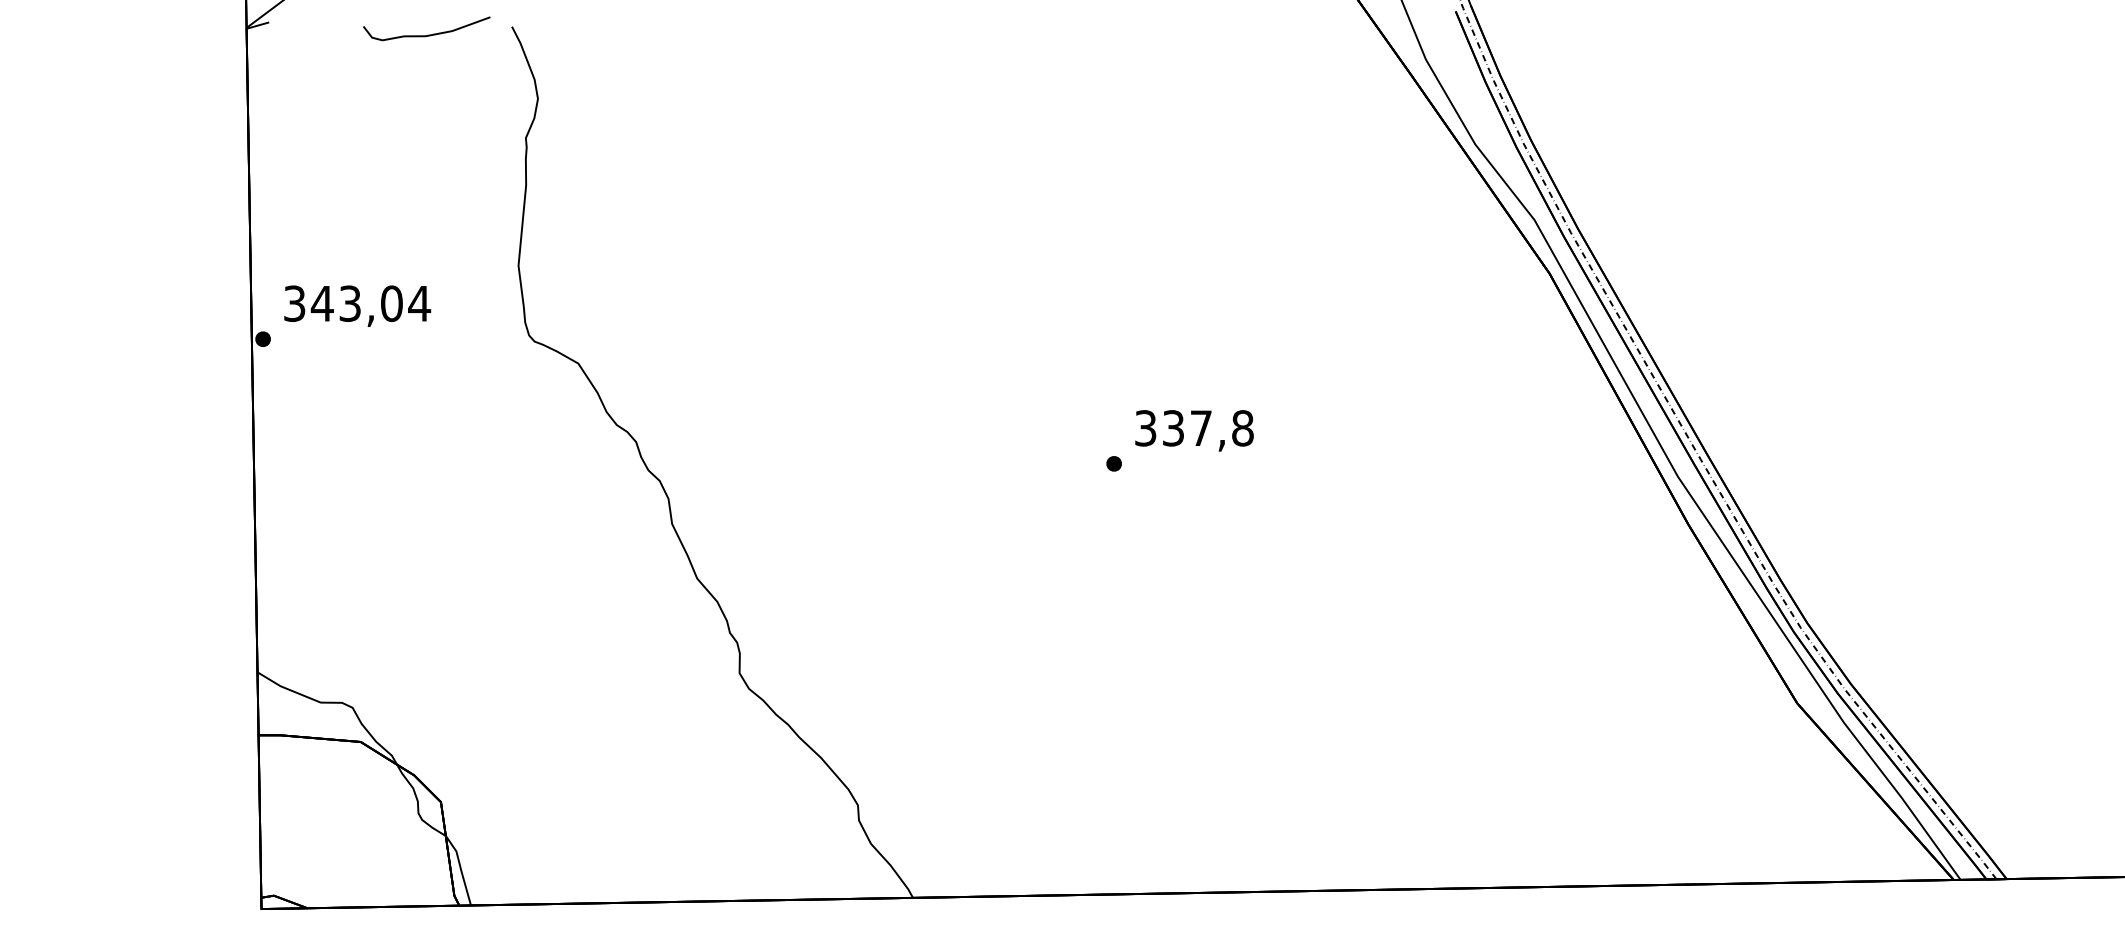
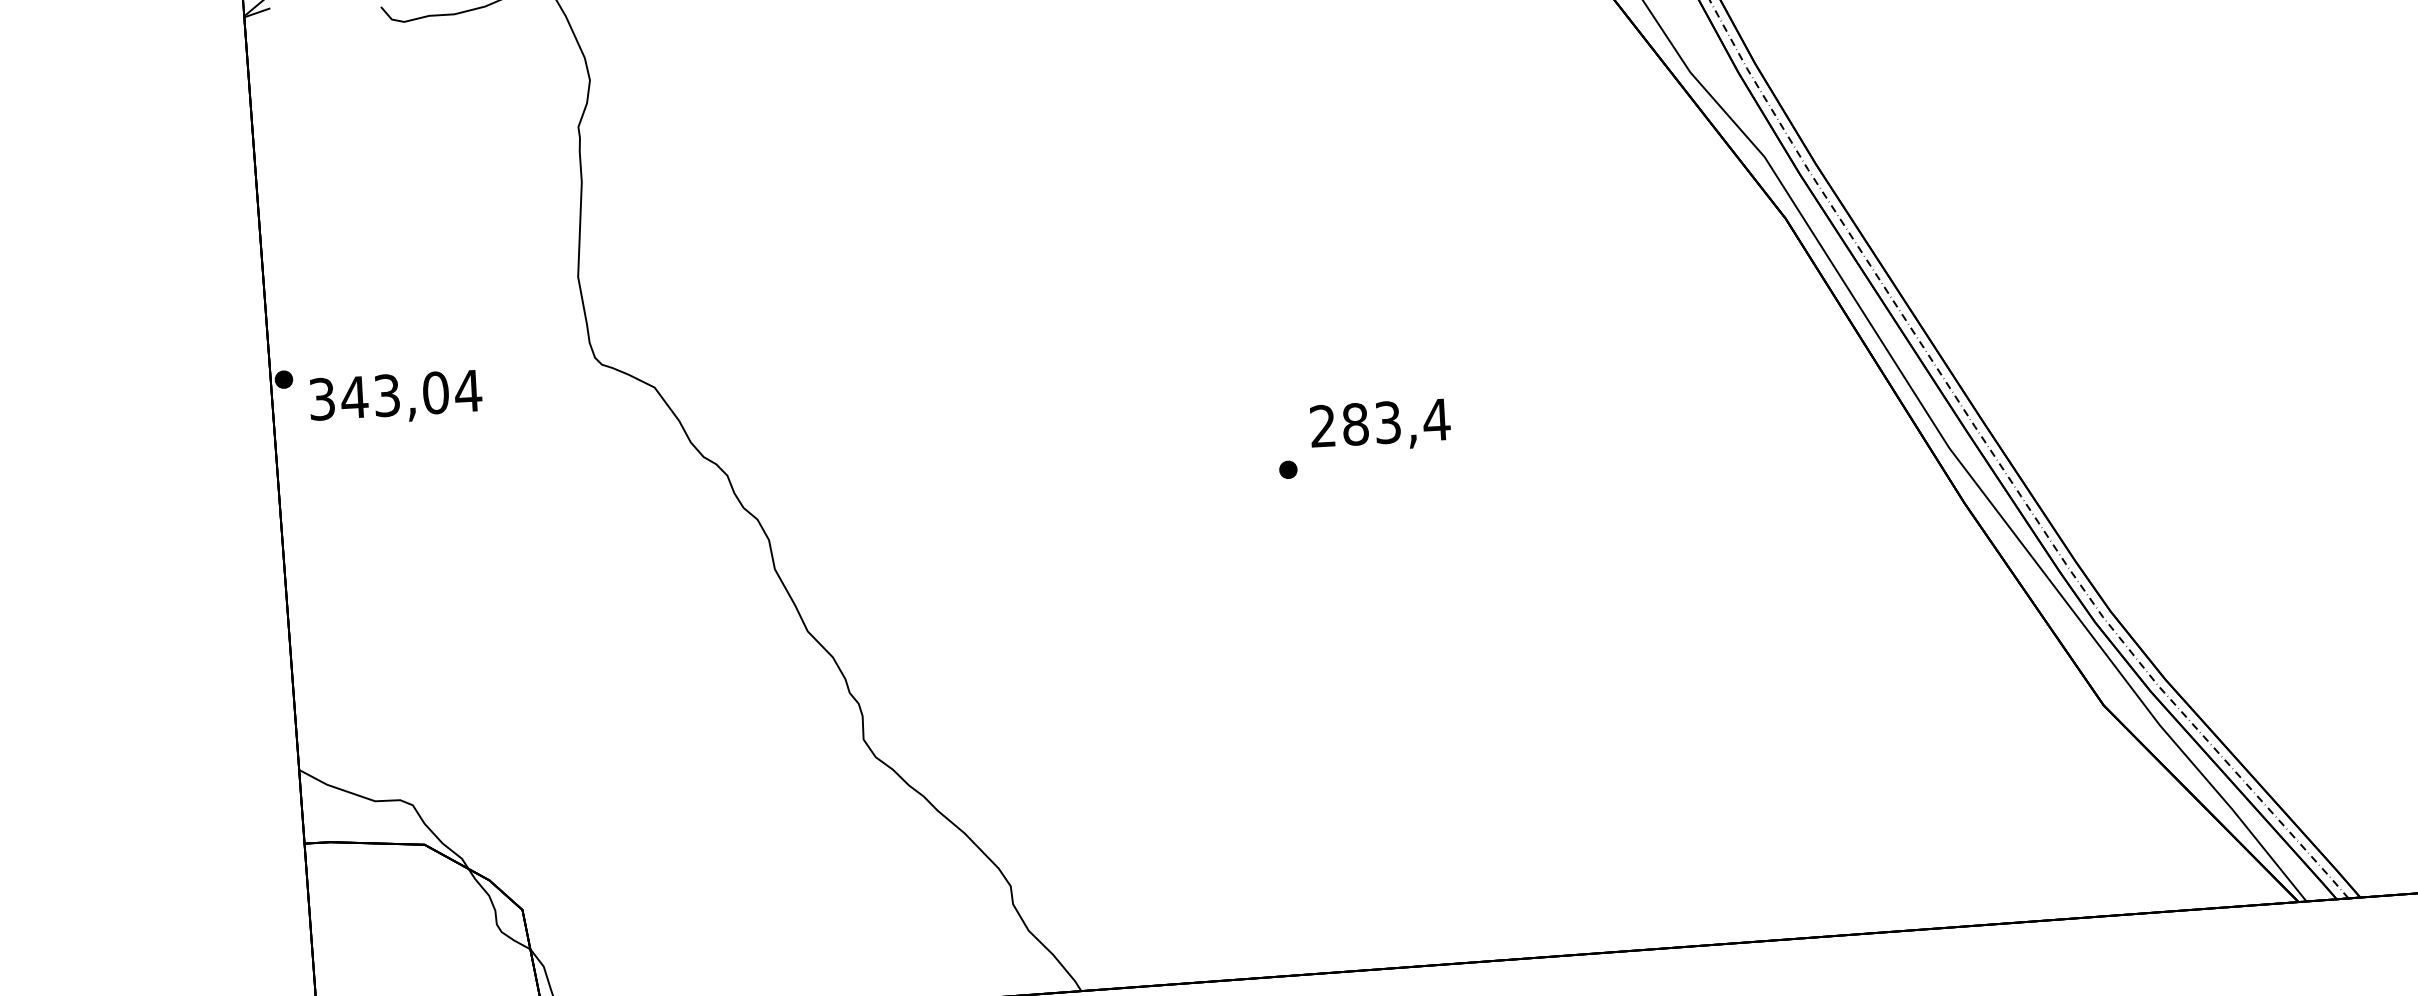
text: (357, 305) -> (395, 397), moved
text: (1194, 428) -> (1380, 423), 337,8 -> 283,4

